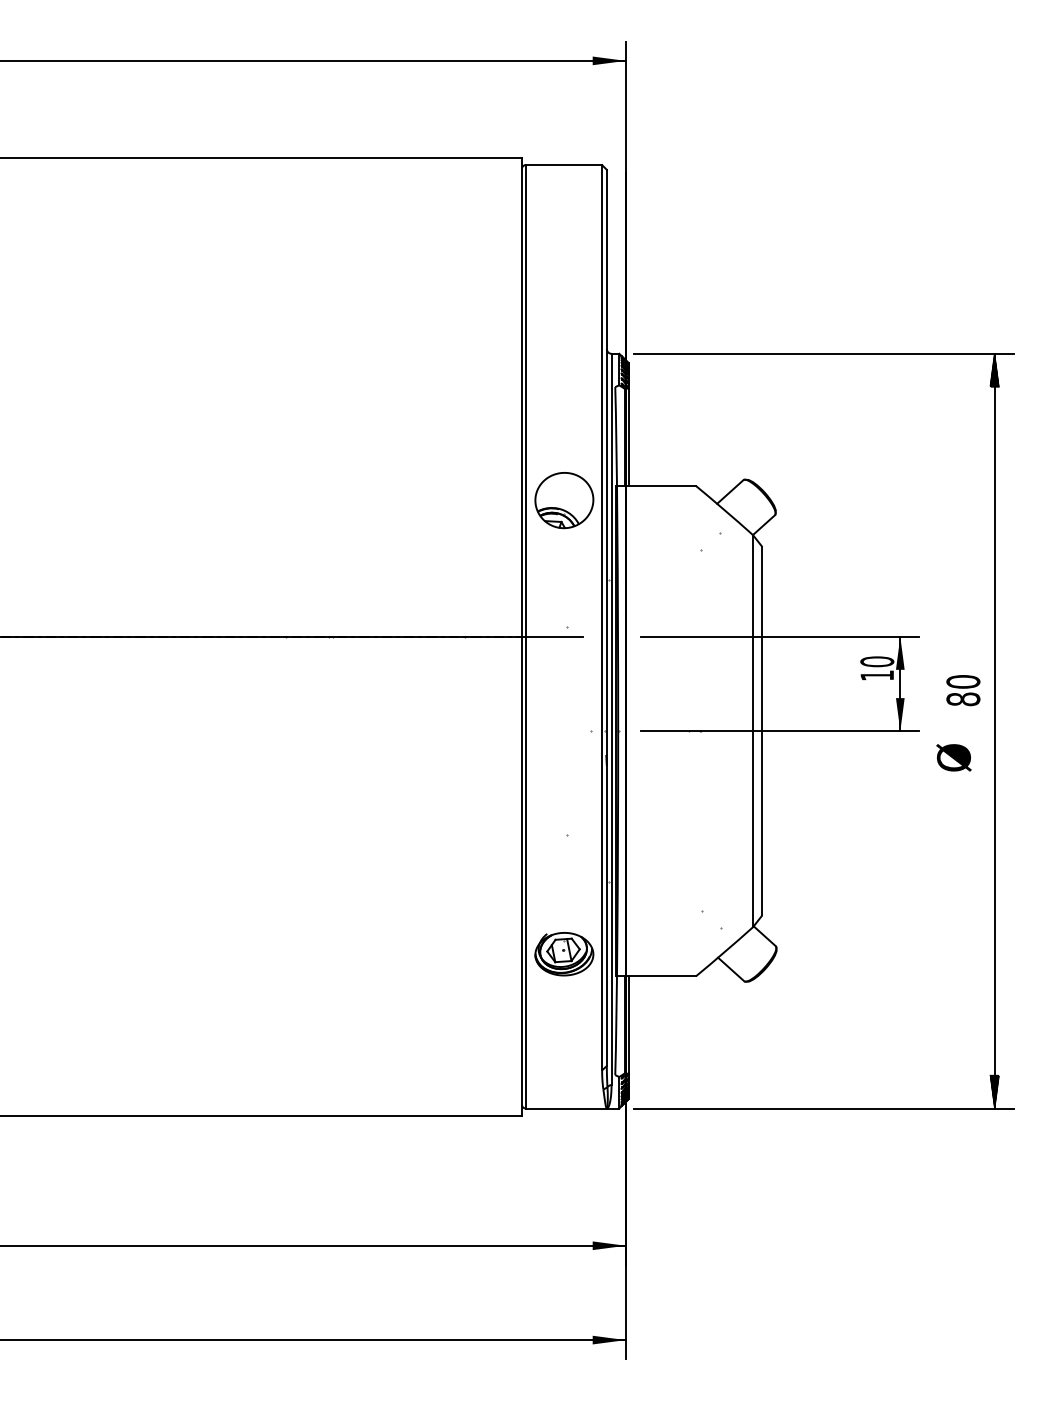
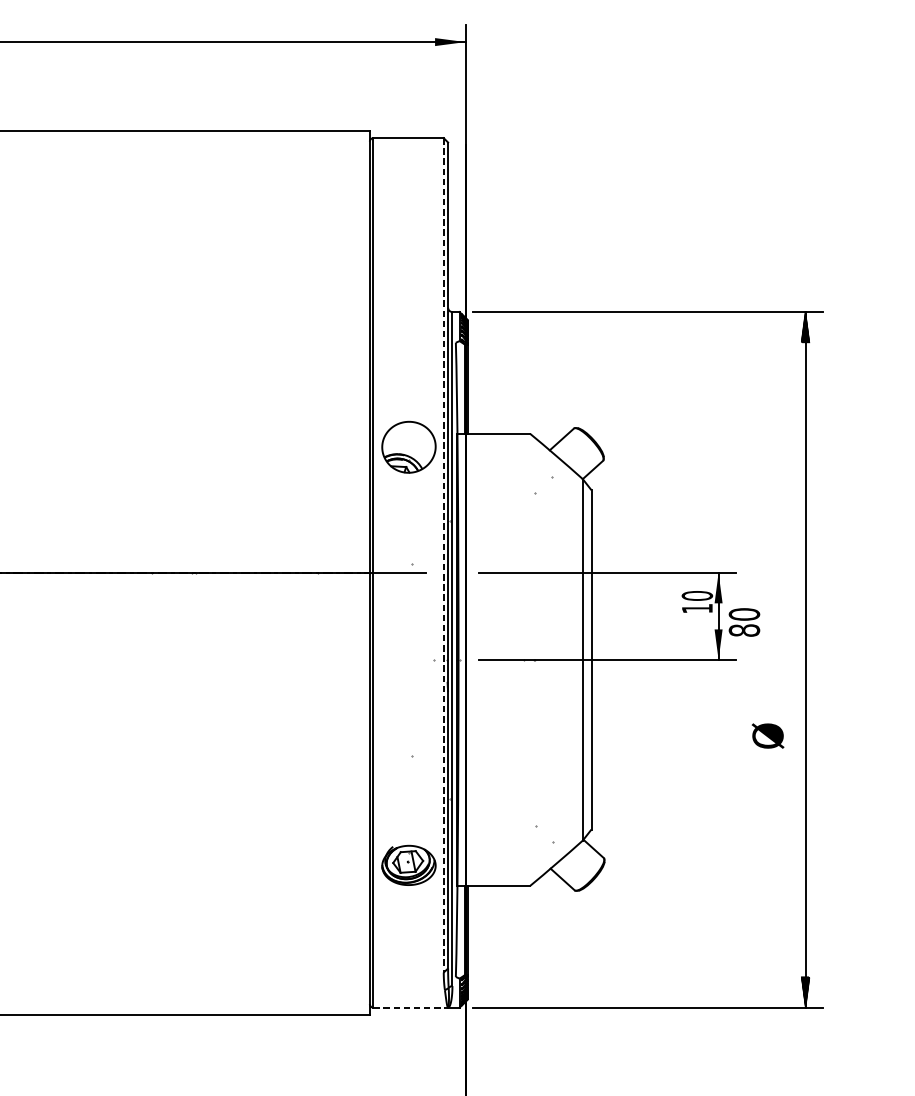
line: (602, 617) -> (444, 555), solid -> dashed
text: (963, 690) -> (744, 622), moved
text: (953, 757) -> (767, 735), moved
line: (566, 1108) -> (410, 1007), solid -> dashed

